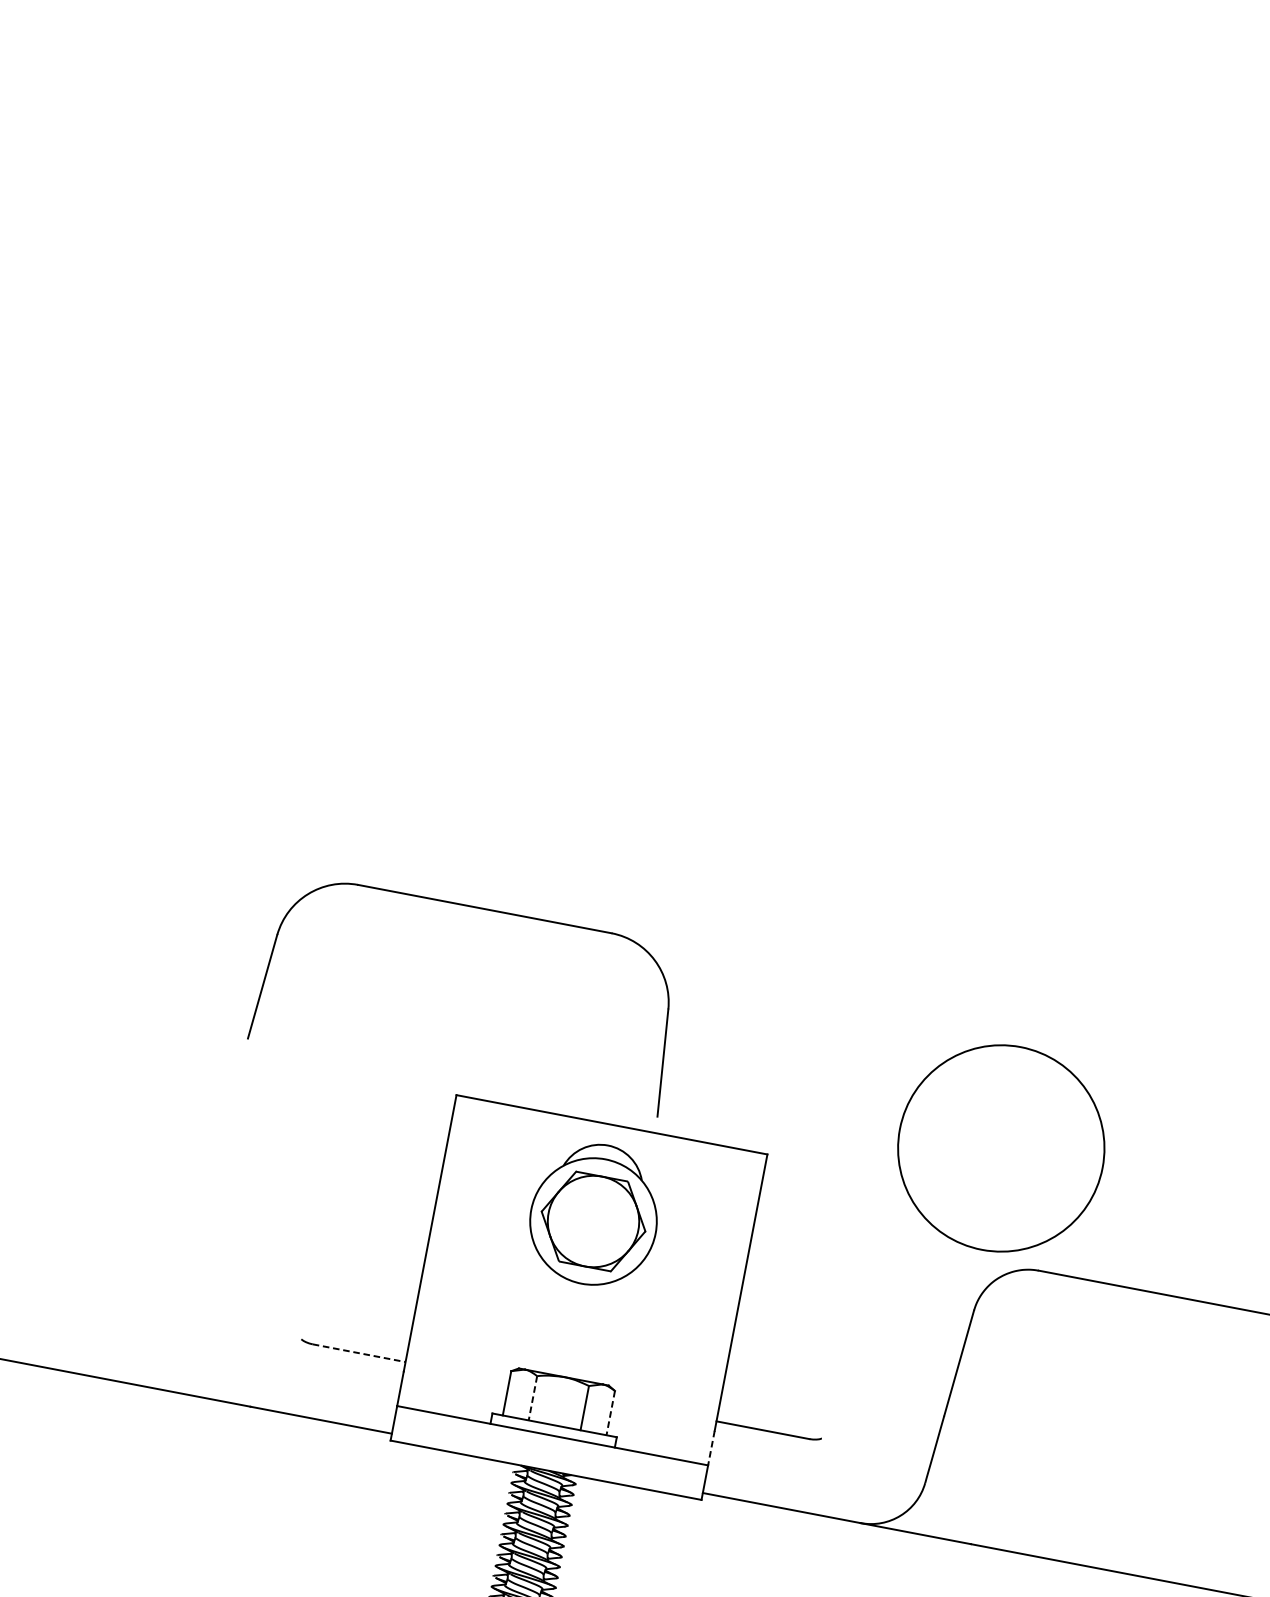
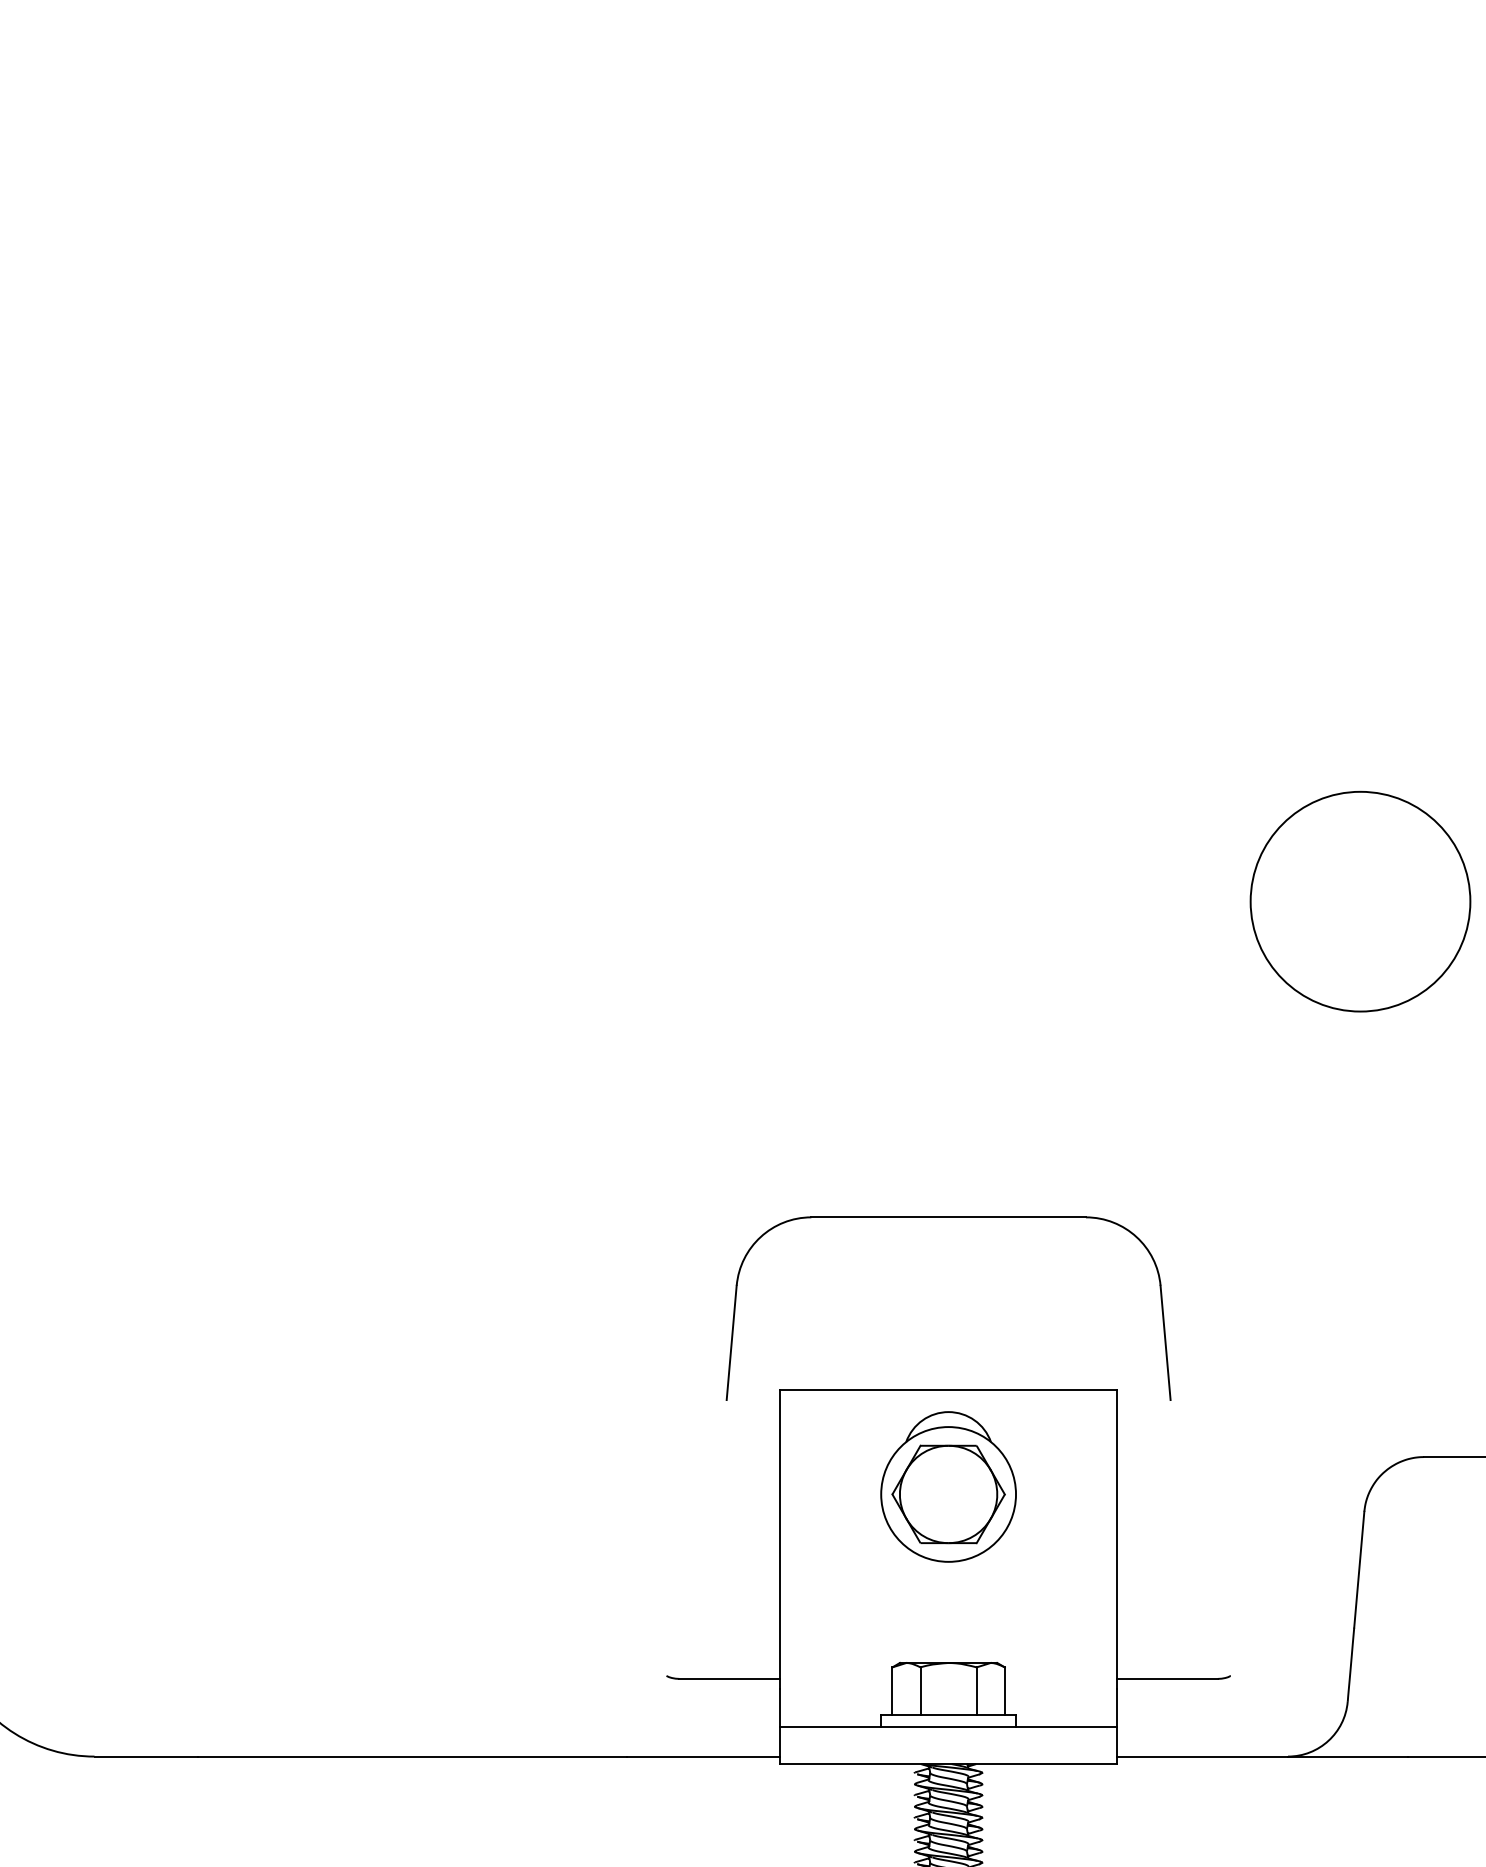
part: (484, 909) -> (948, 1217), moved
part: (1001, 1148) -> (1360, 901), moved
line: (359, 1352) -> (730, 1678), dashed -> solid
line: (532, 1398) -> (920, 1691), dashed -> solid
line: (610, 1413) -> (1004, 1691), dashed -> solid
line: (711, 1447) -> (1117, 1707), dashed -> solid

